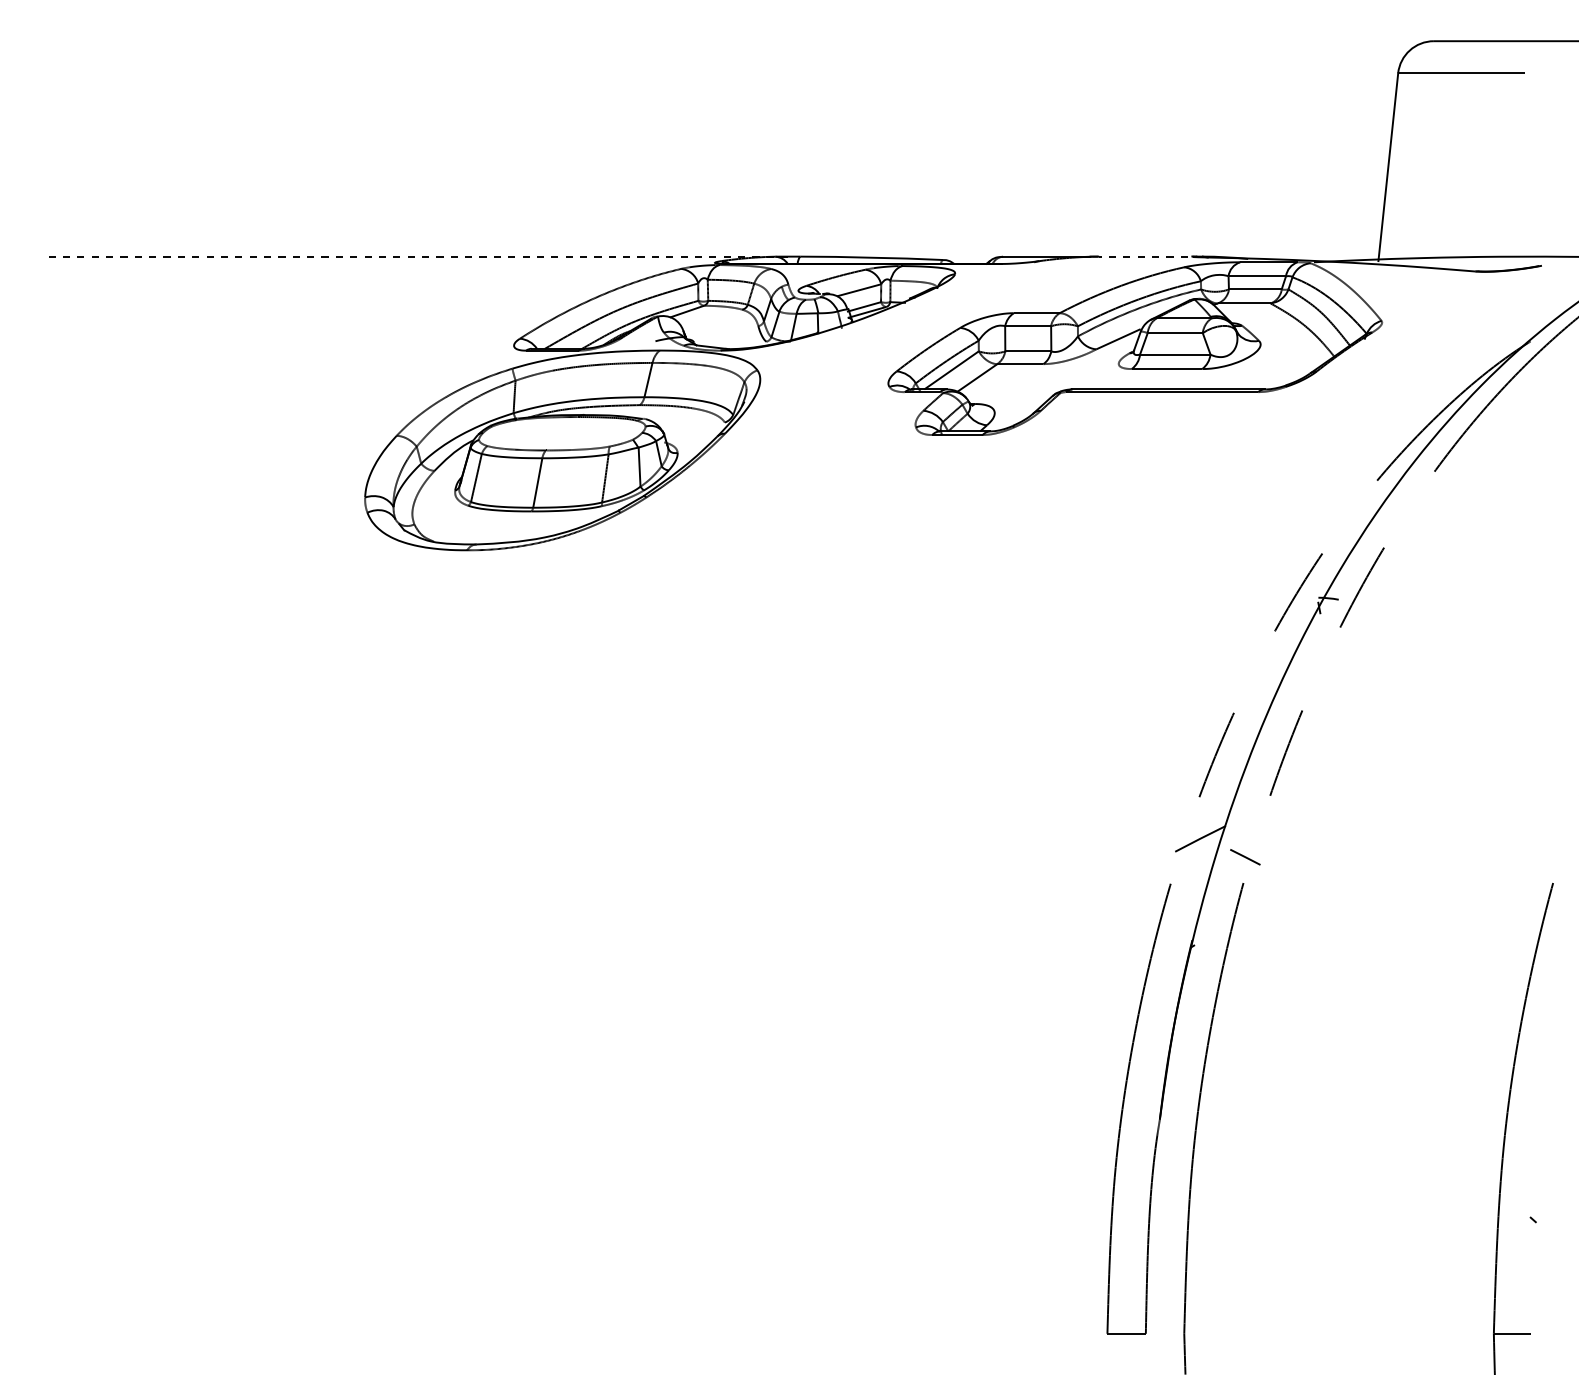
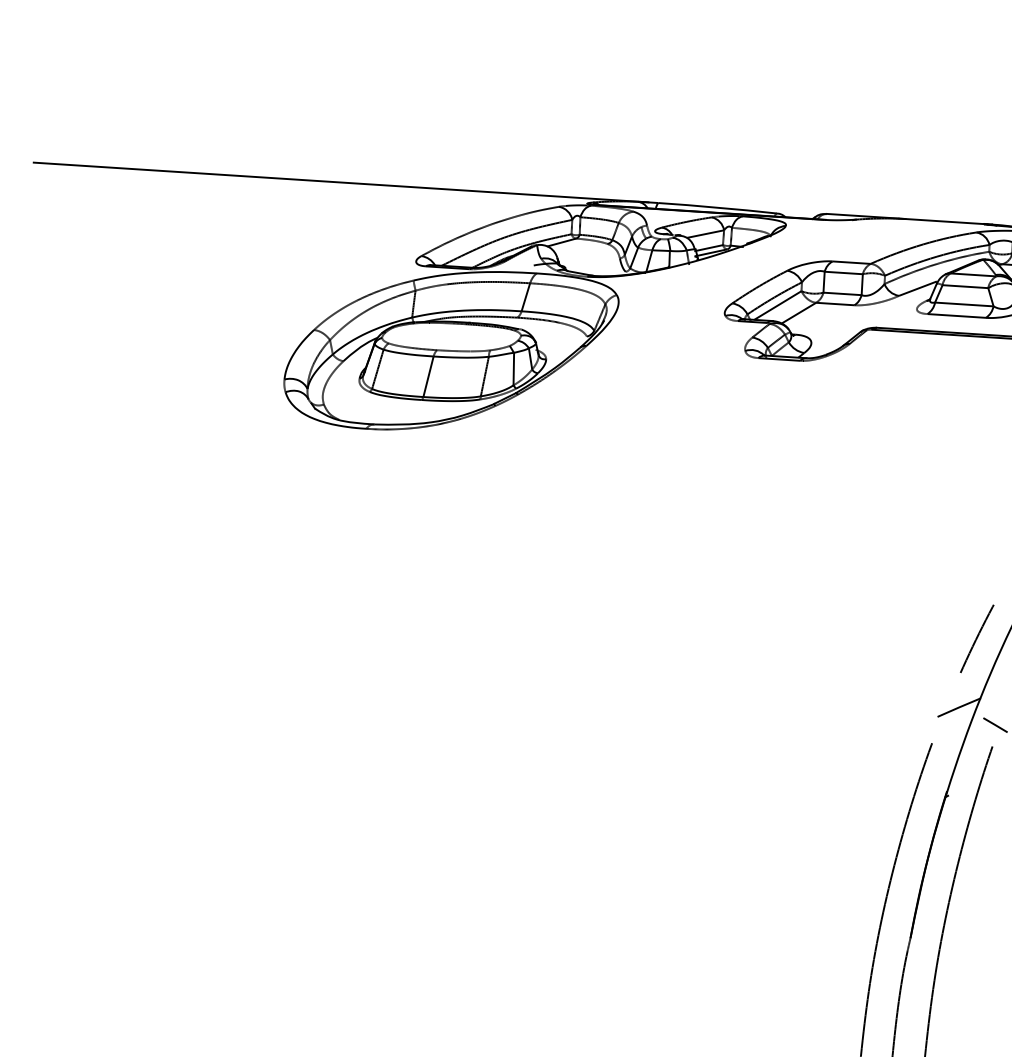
line: (417, 256) -> (340, 182), dashed -> solid
line: (1150, 256) -> (949, 221), dashed -> solid

